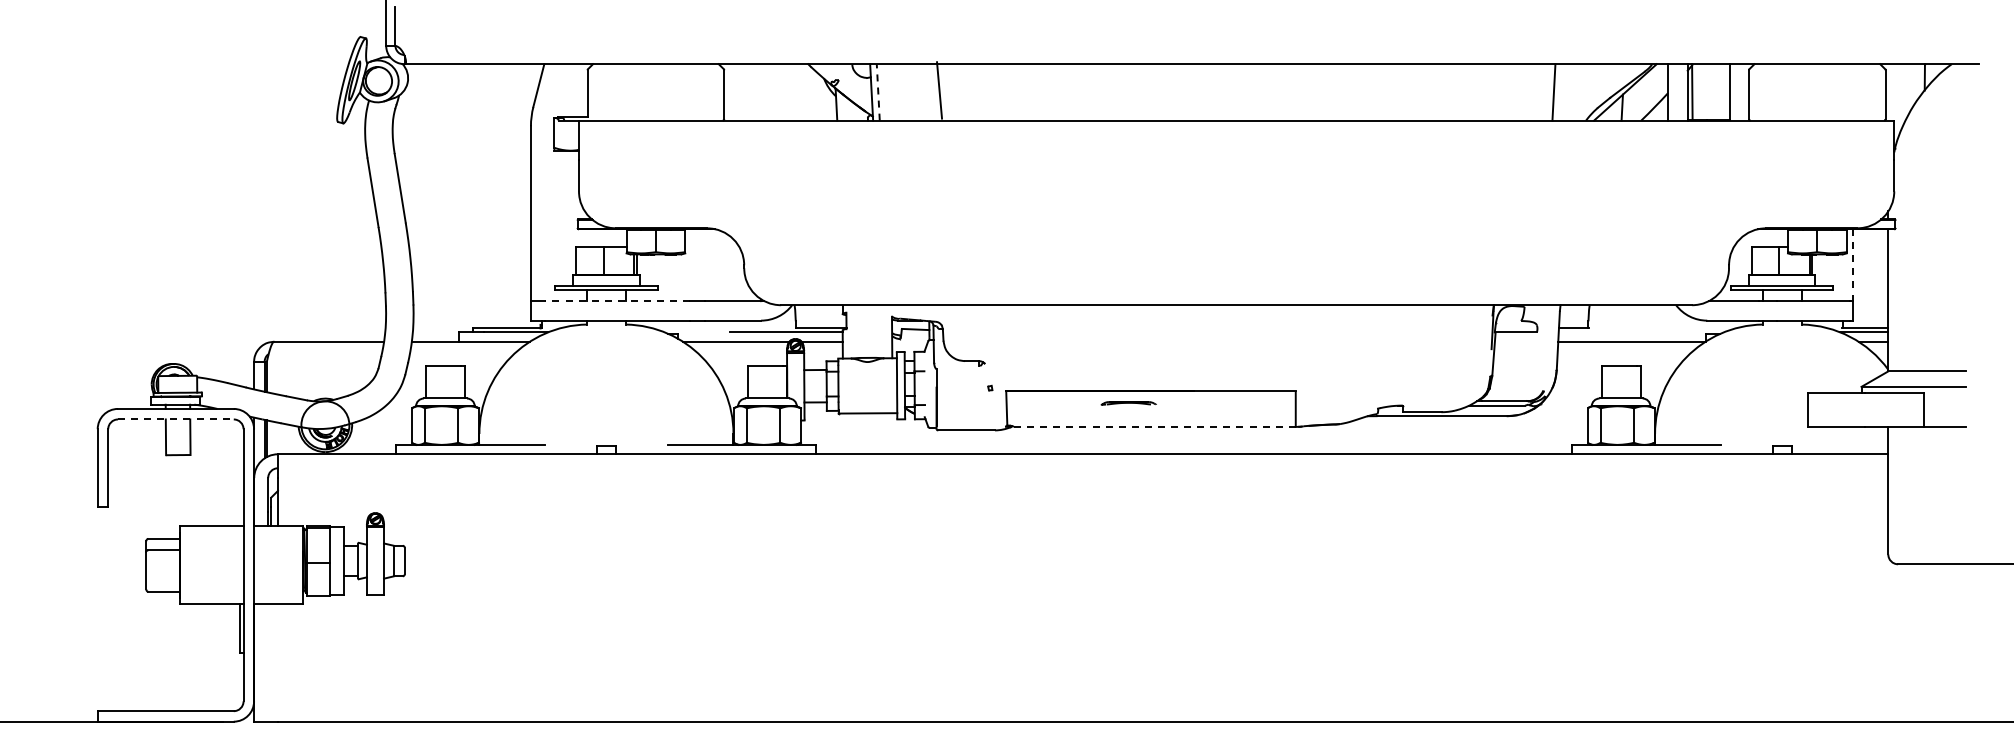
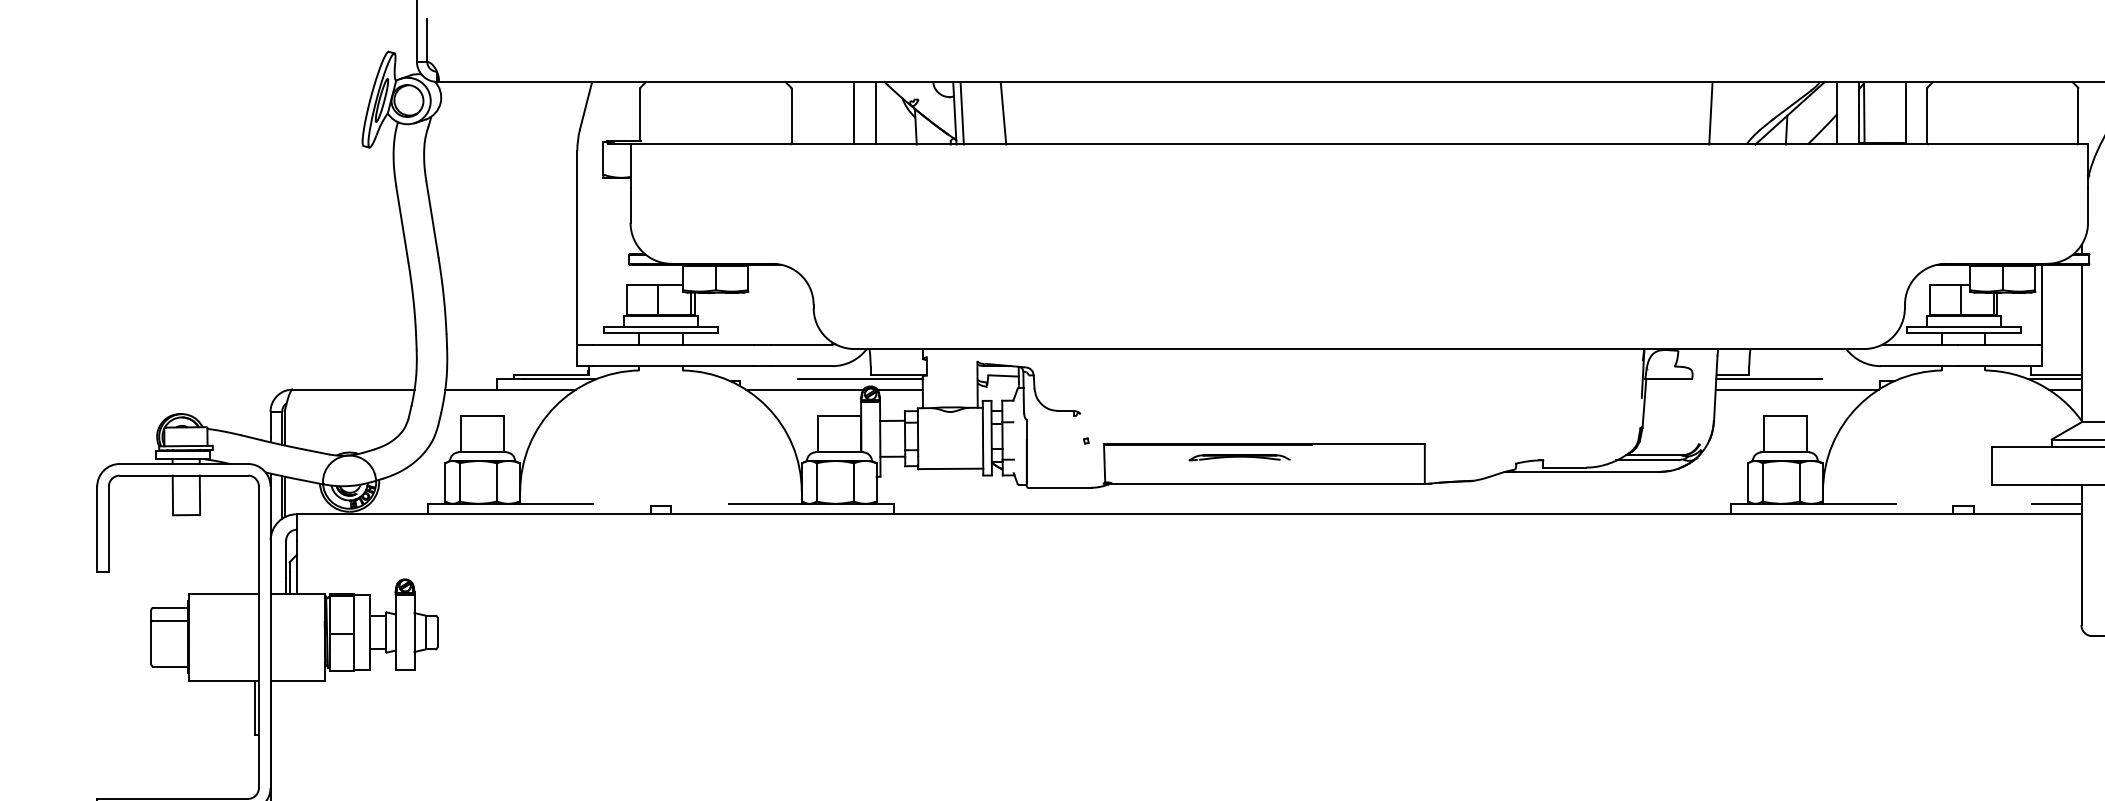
line: (939, 90) -> (1003, 113), moved
line: (878, 91) -> (962, 112), dashed -> solid
line: (780, 92) -> (853, 113), added
line: (800, 92) -> (876, 113), added
line: (1852, 265) -> (2041, 305), dashed -> solid
line: (617, 301) -> (673, 344), dashed -> solid
line: (1606, 332) -> (1769, 379), added
part: (1128, 403) -> (1239, 457), size x1.67
line: (175, 419) -> (183, 475), dashed -> solid
line: (1154, 426) -> (1268, 483), dashed -> solid
line: (1865, 444) -> (2056, 503), added

